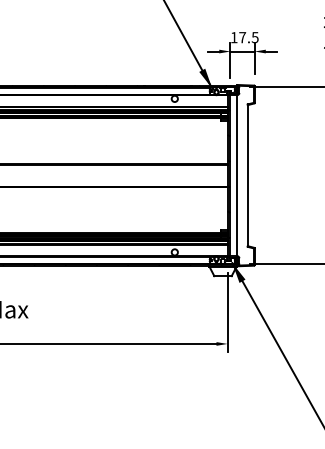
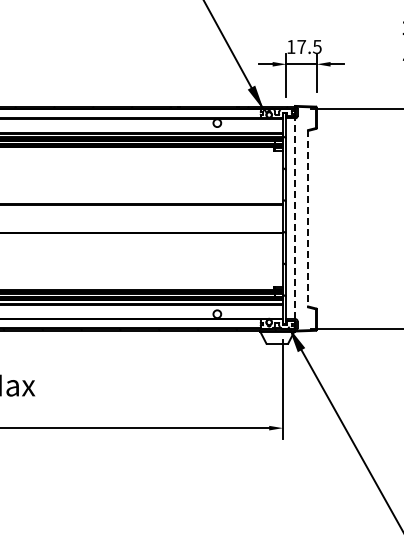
line: (237, 175) -> (295, 218), solid -> dashed
line: (248, 175) -> (308, 218), solid -> dashed

